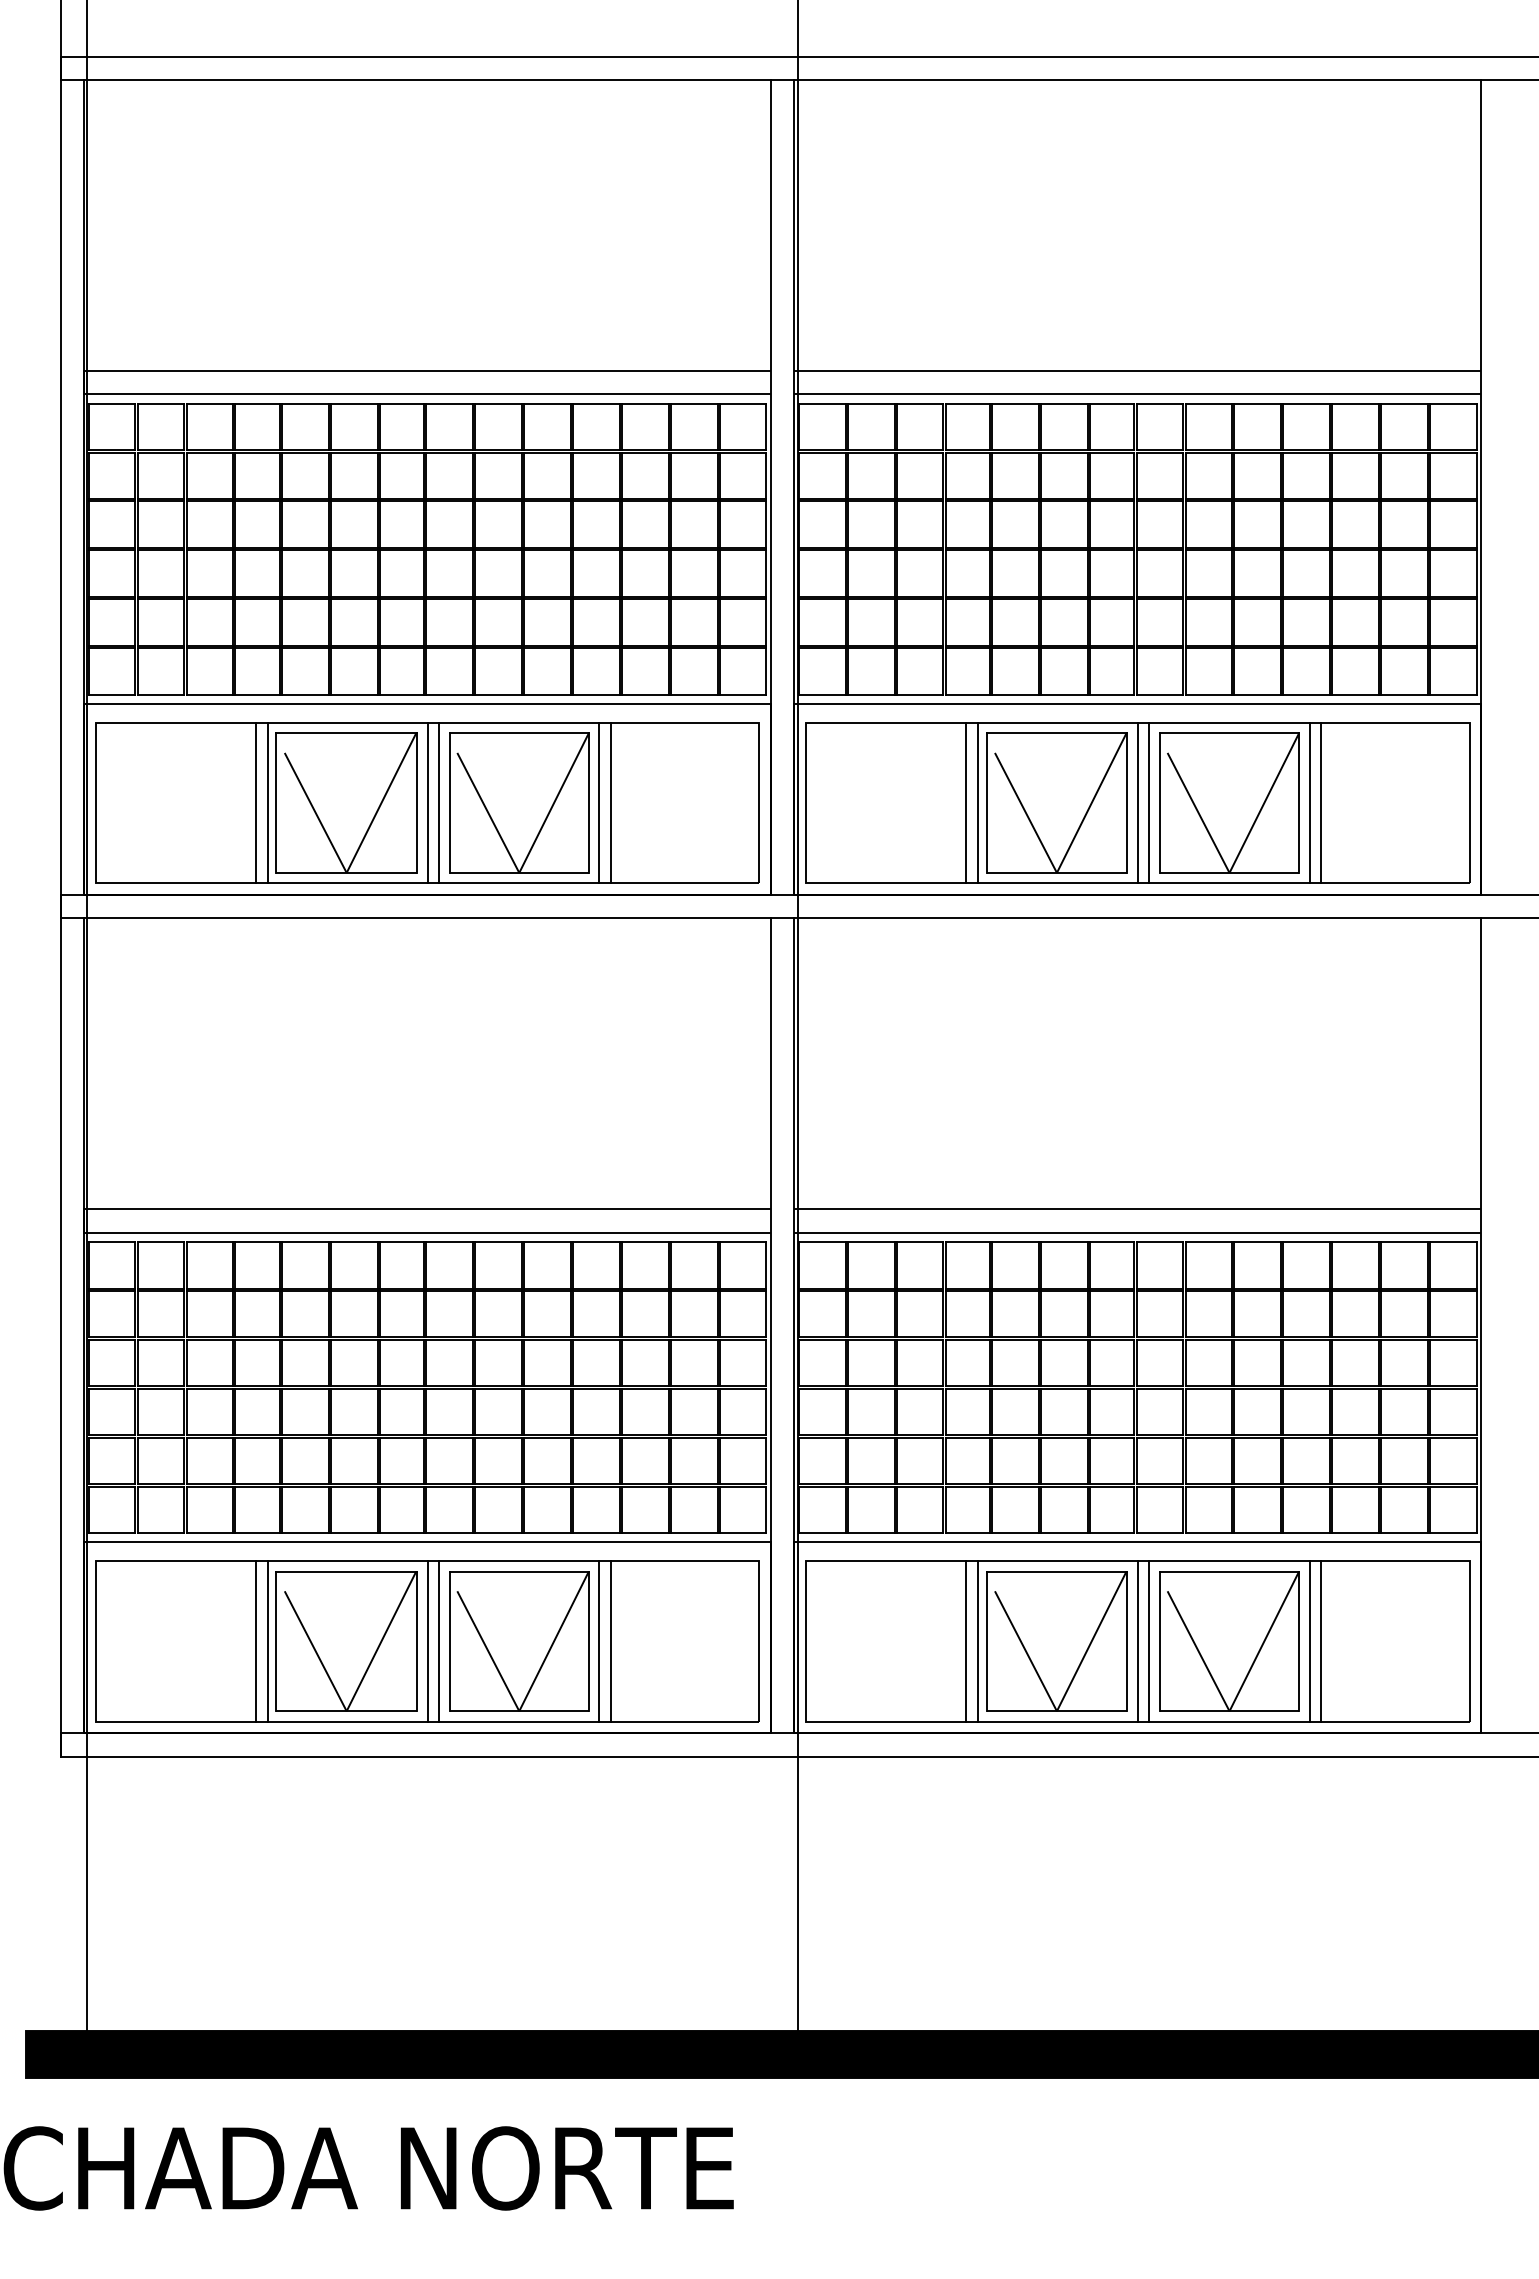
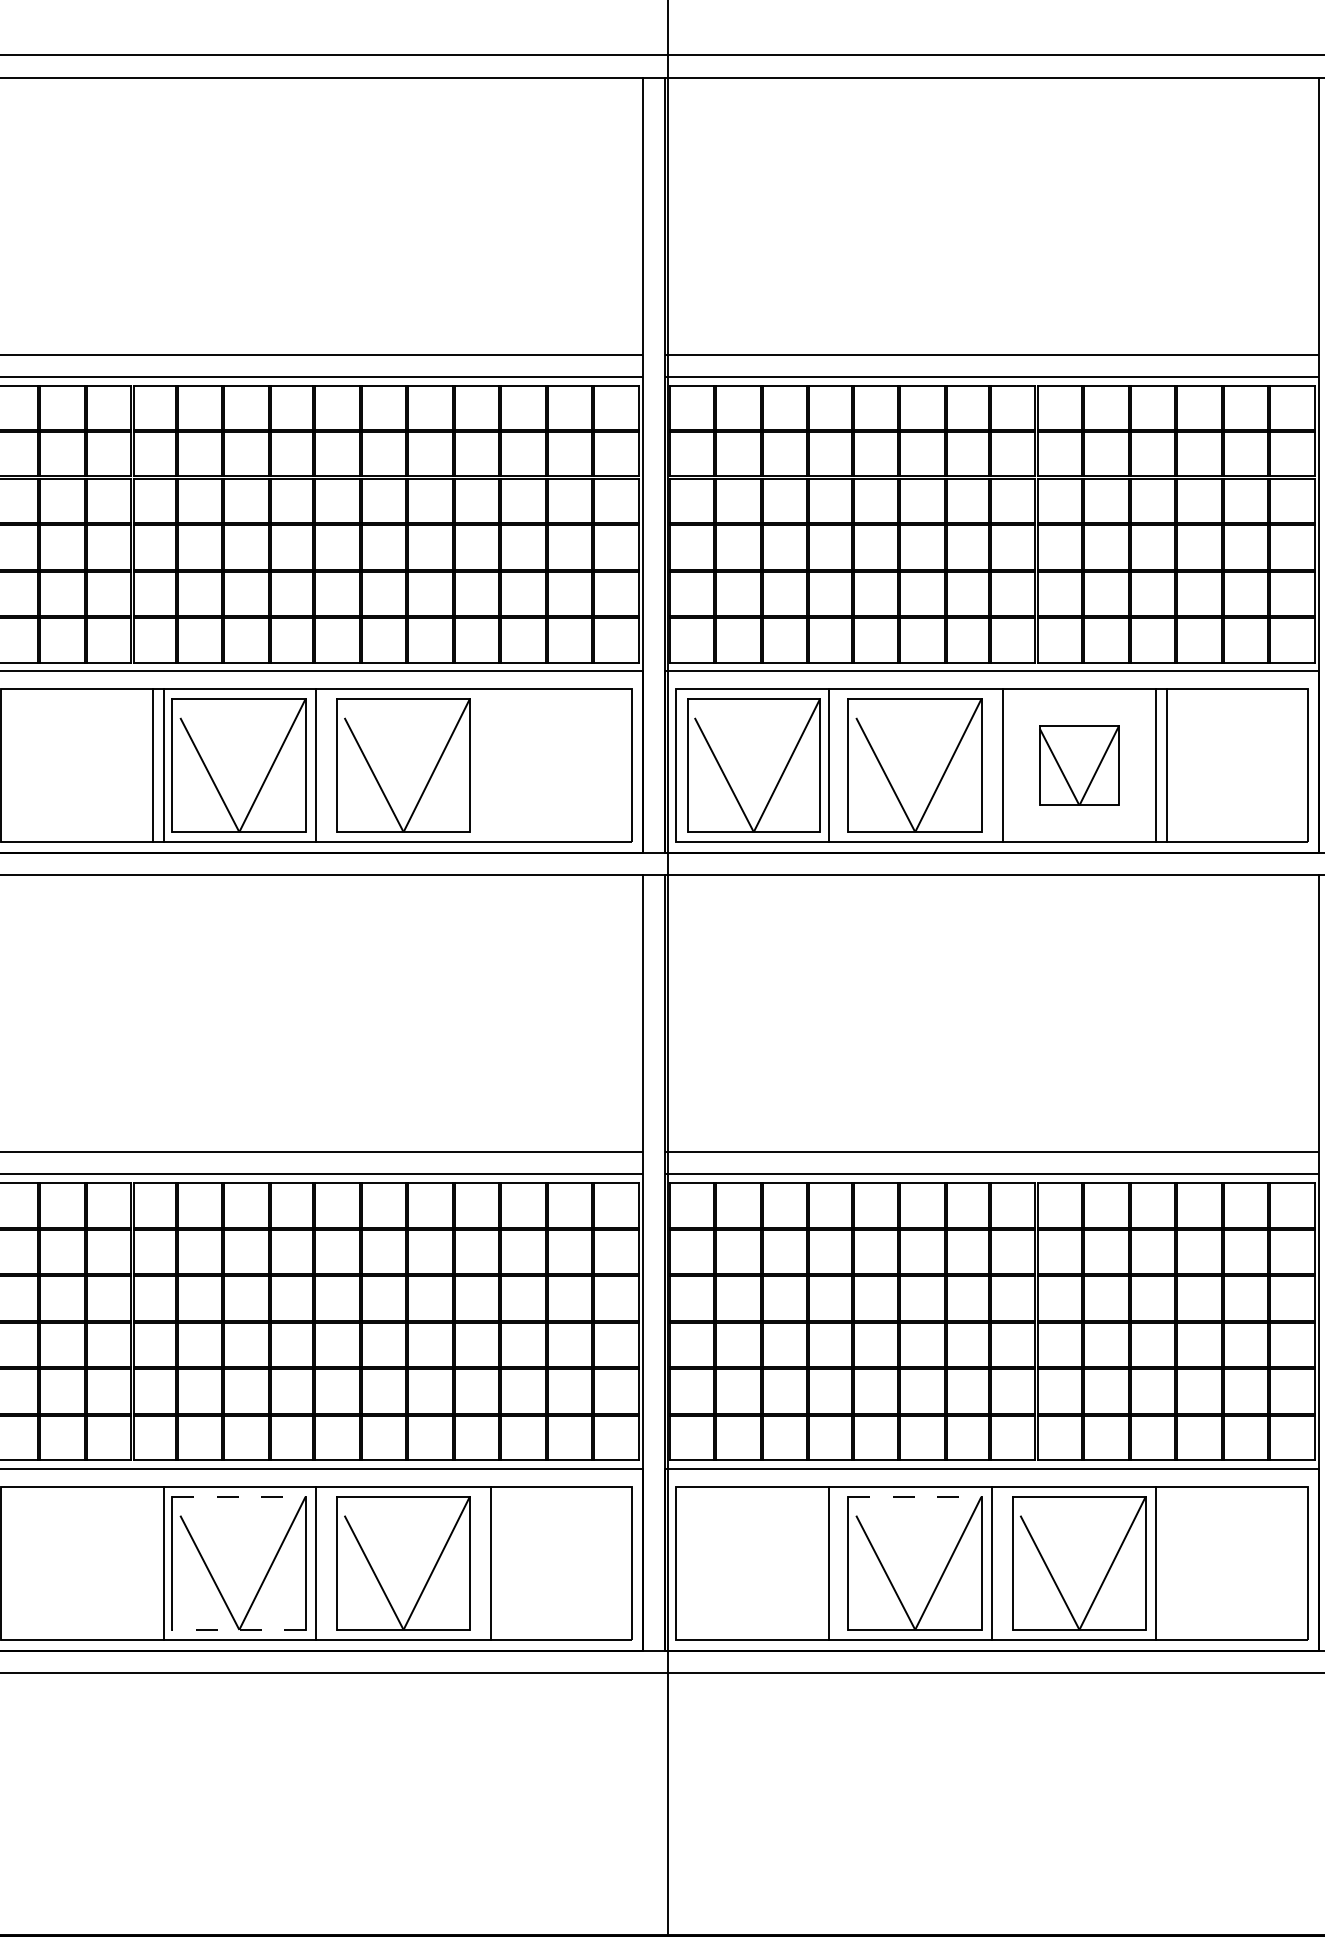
line: (439, 802) -> (327, 765), removed
line: (599, 802) -> (479, 765), removed
line: (610, 802) -> (490, 765), removed
part: (887, 802) -> (753, 765), added
line: (977, 802) -> (839, 765), removed
line: (1137, 802) -> (991, 765), removed
part: (1229, 802) -> (1079, 765), size x0.6
line: (347, 1571) -> (240, 1496), solid -> dashed
line: (1057, 1571) -> (915, 1496), solid -> dashed
line: (255, 1641) -> (152, 1563), removed
line: (439, 1641) -> (327, 1563), removed
line: (599, 1641) -> (479, 1563), removed
line: (977, 1641) -> (839, 1563), removed
line: (1149, 1641) -> (1003, 1563), removed
line: (1321, 1641) -> (1166, 1563), removed
line: (346, 1711) -> (239, 1630), solid -> dashed

